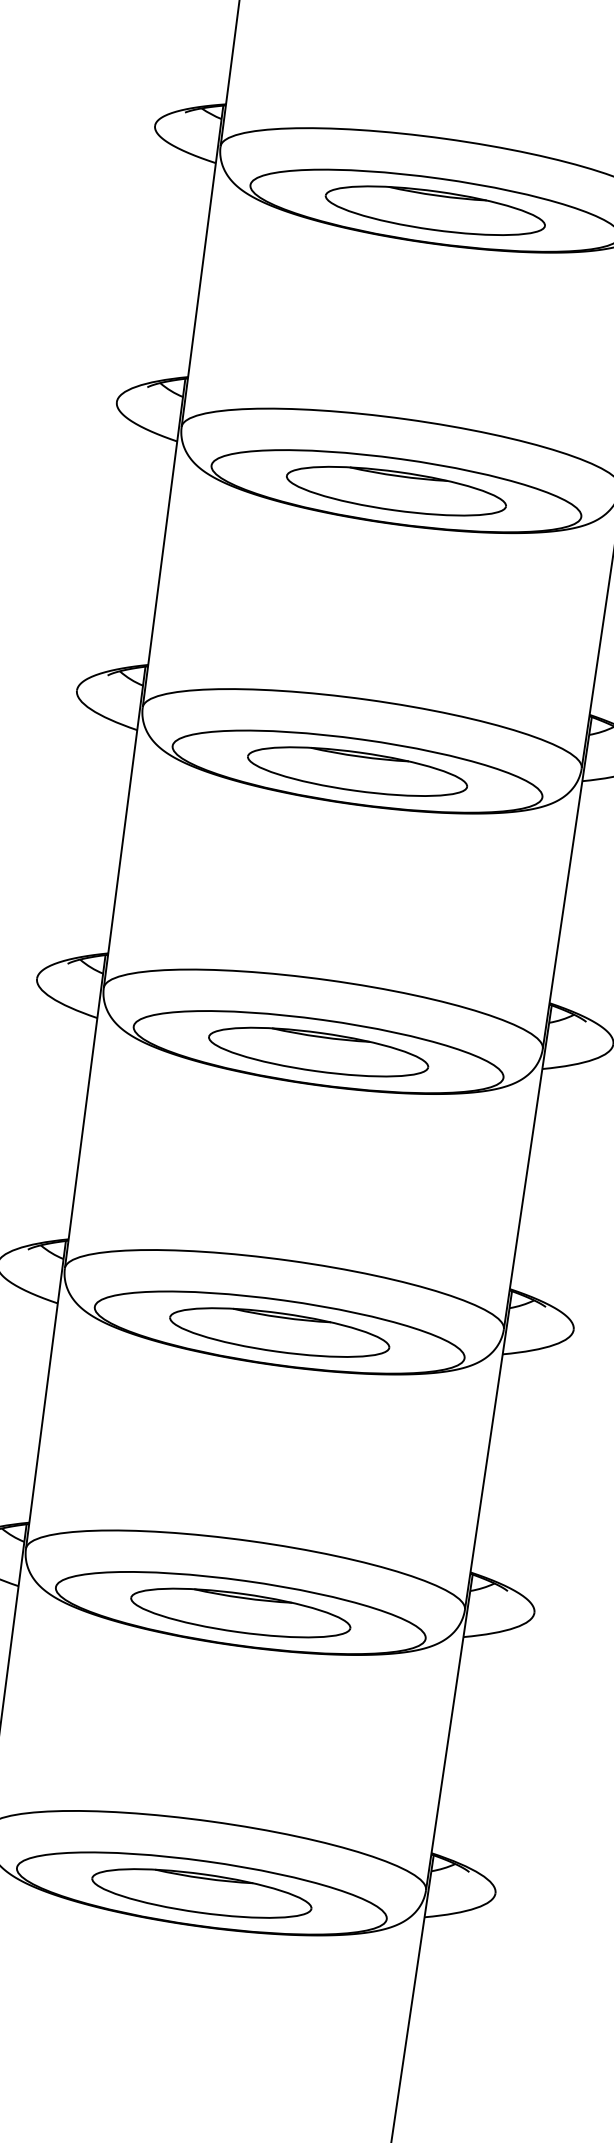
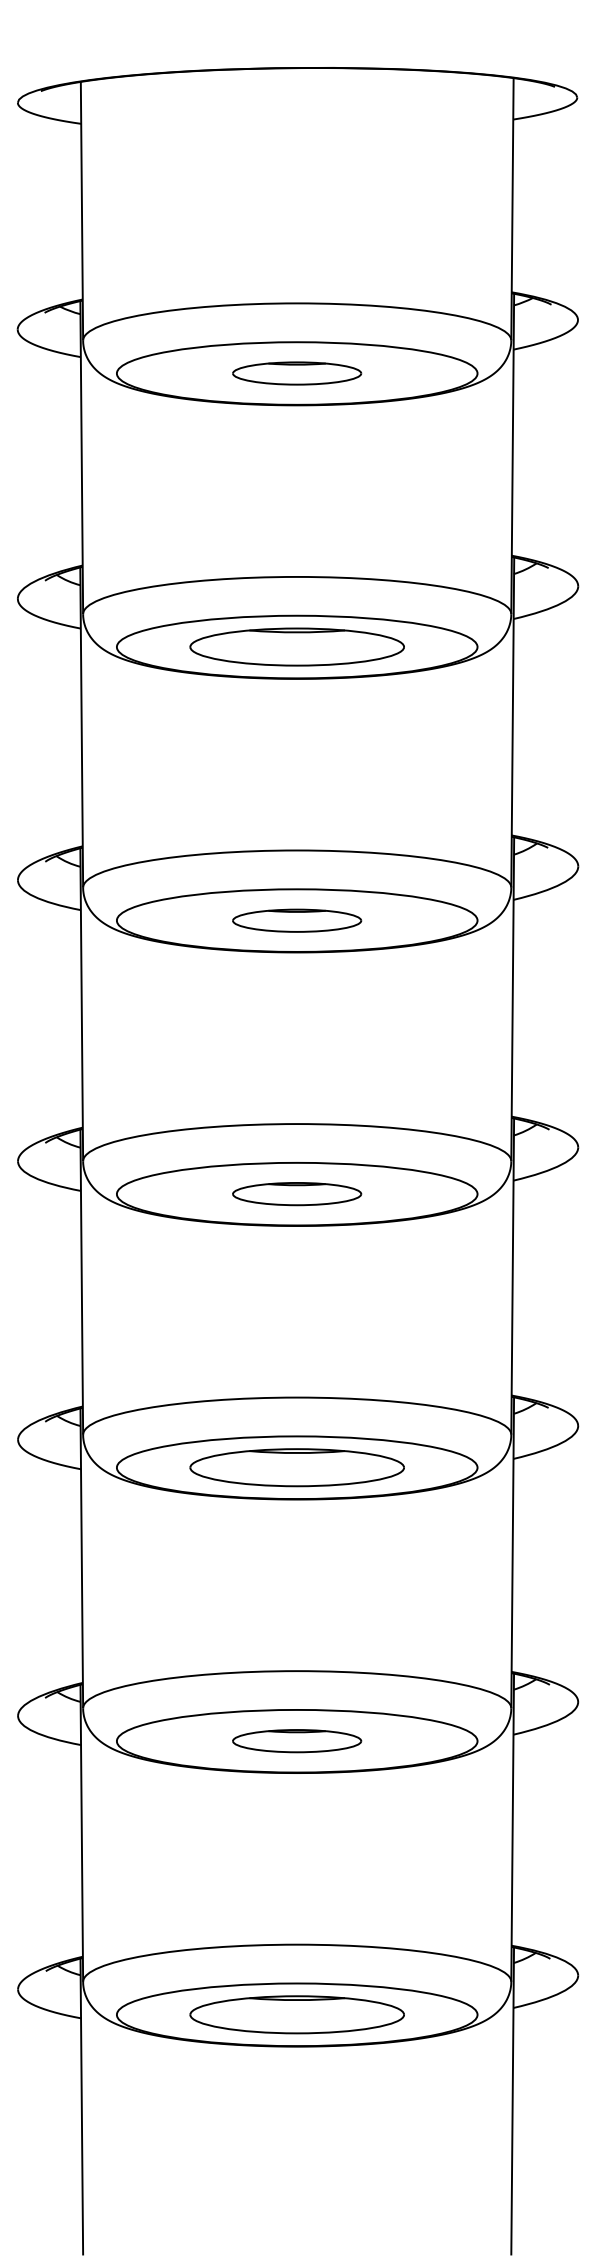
part: (434, 210) -> (296, 373), size x0.6
part: (356, 771) -> (296, 920), size x0.6
part: (317, 1051) -> (296, 1193), size x0.6
part: (240, 1612) -> (296, 1740), size x0.6

